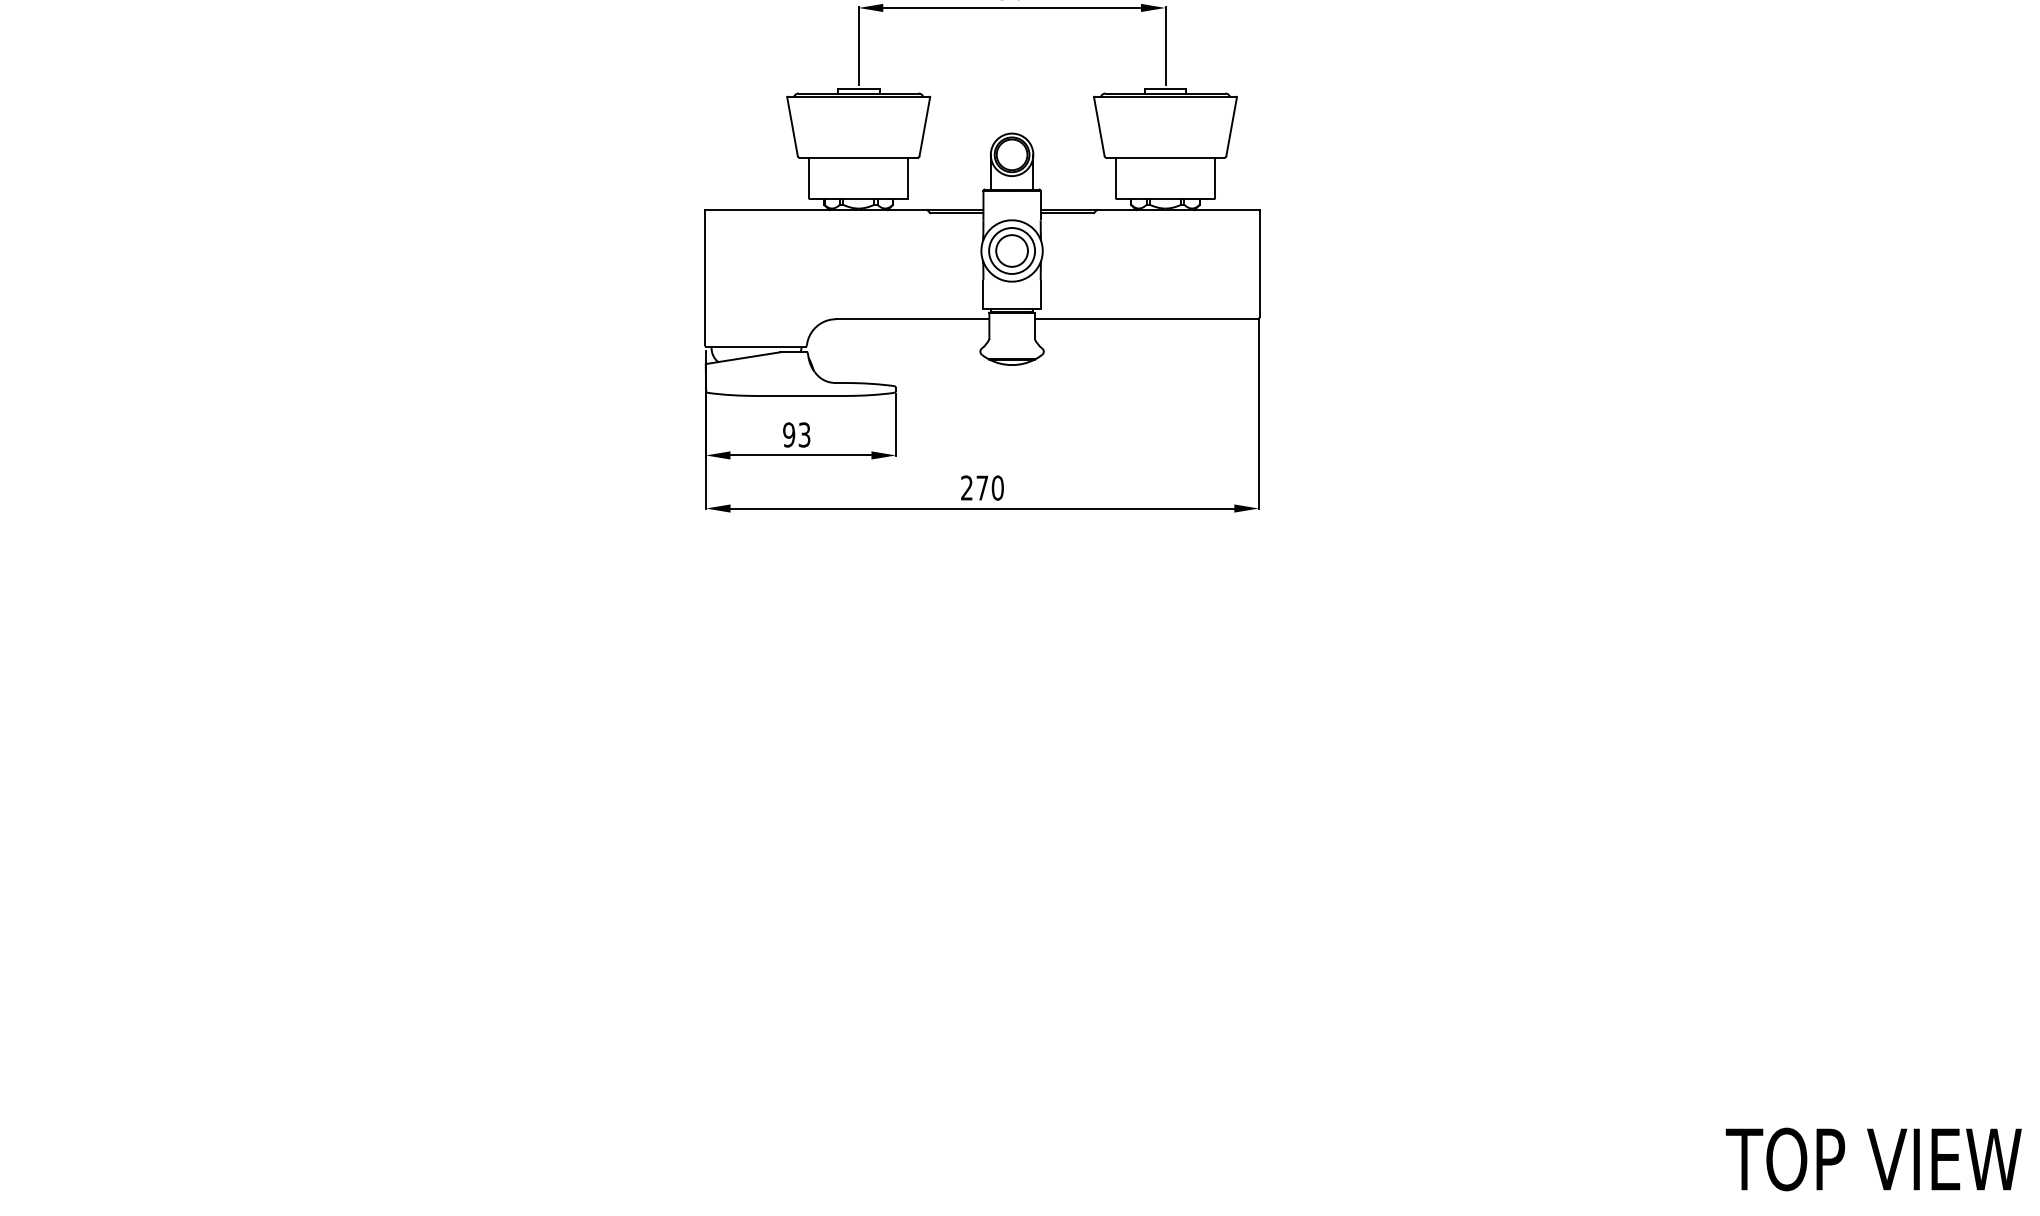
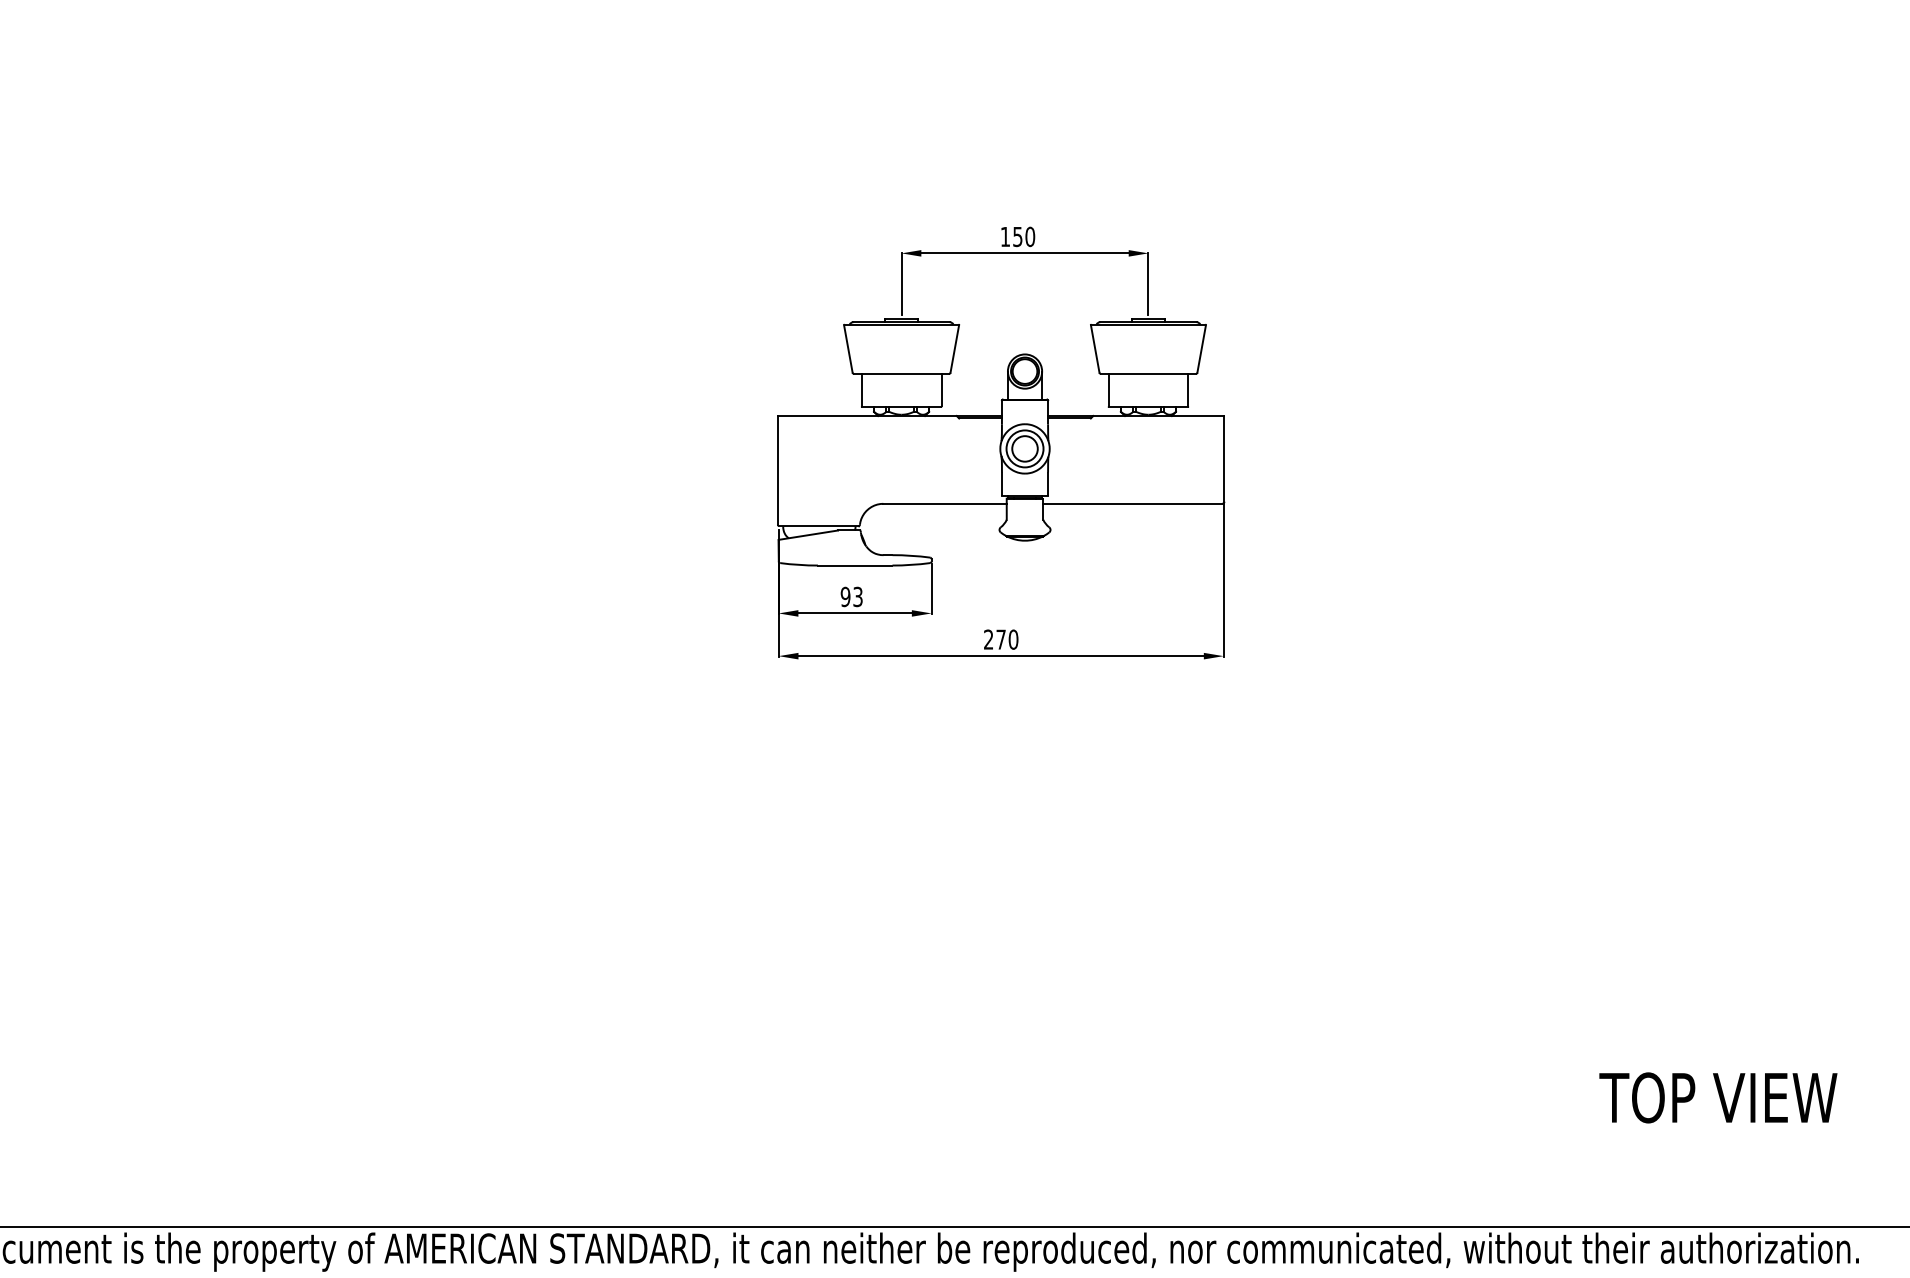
text: (1873, 1158) -> (1718, 1097), moved

